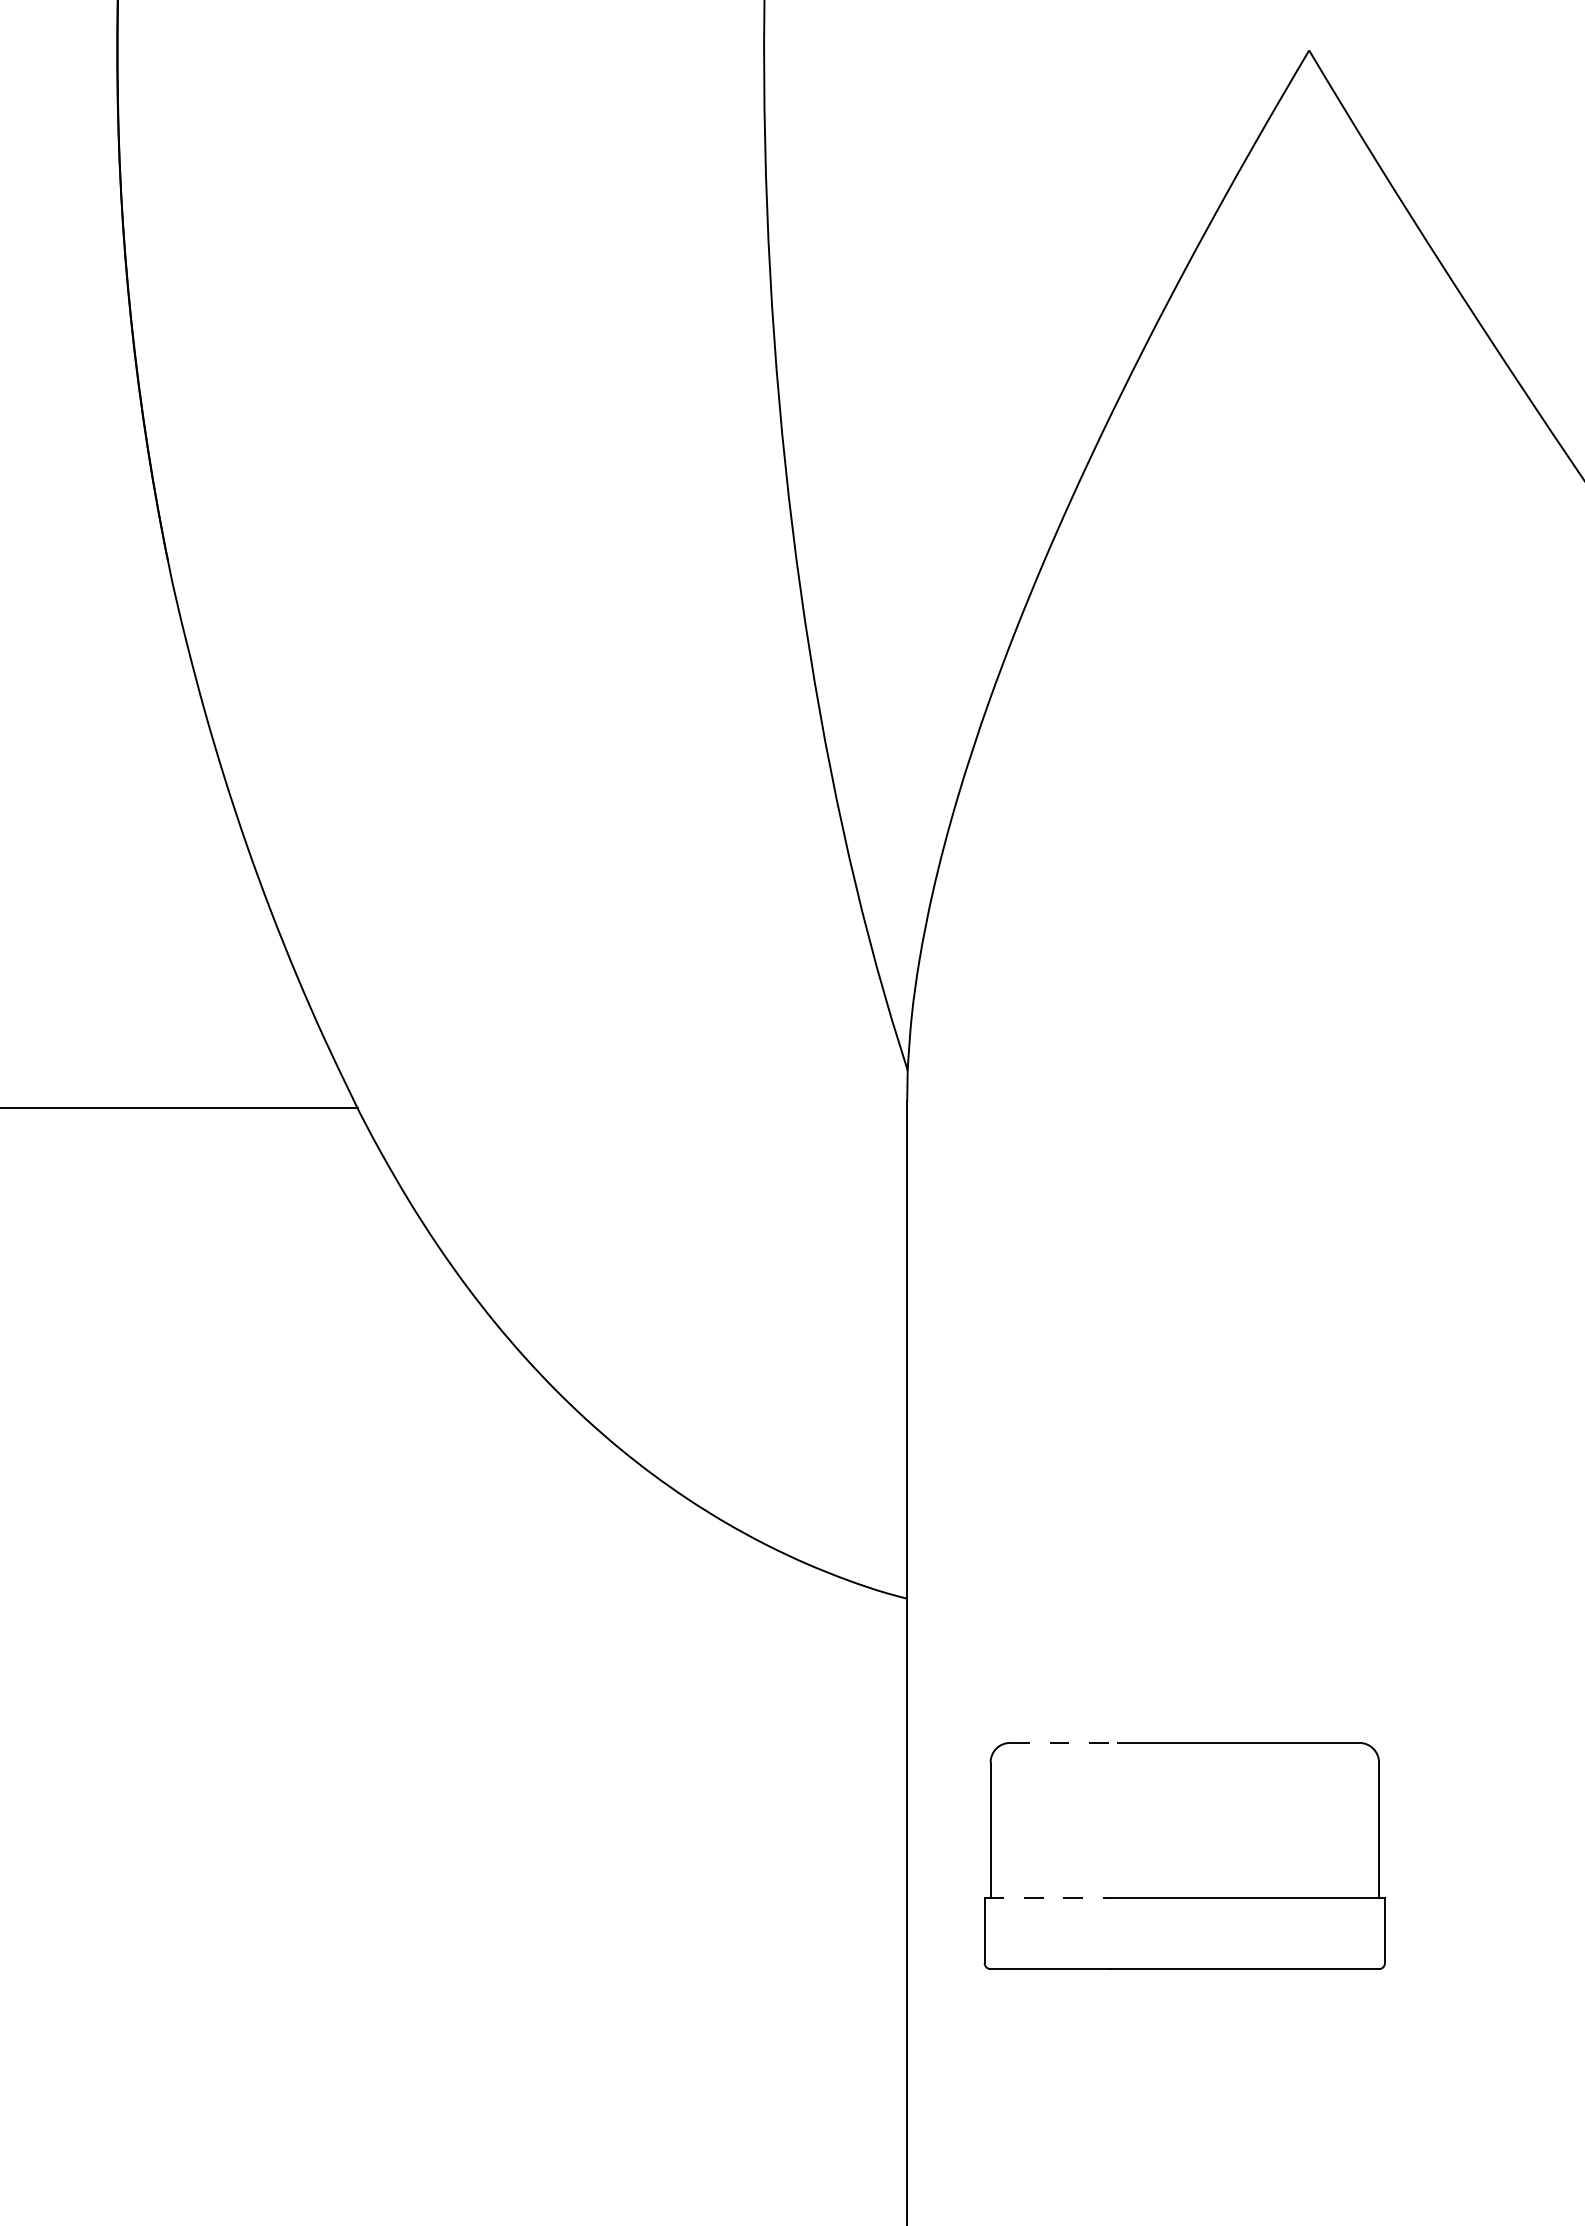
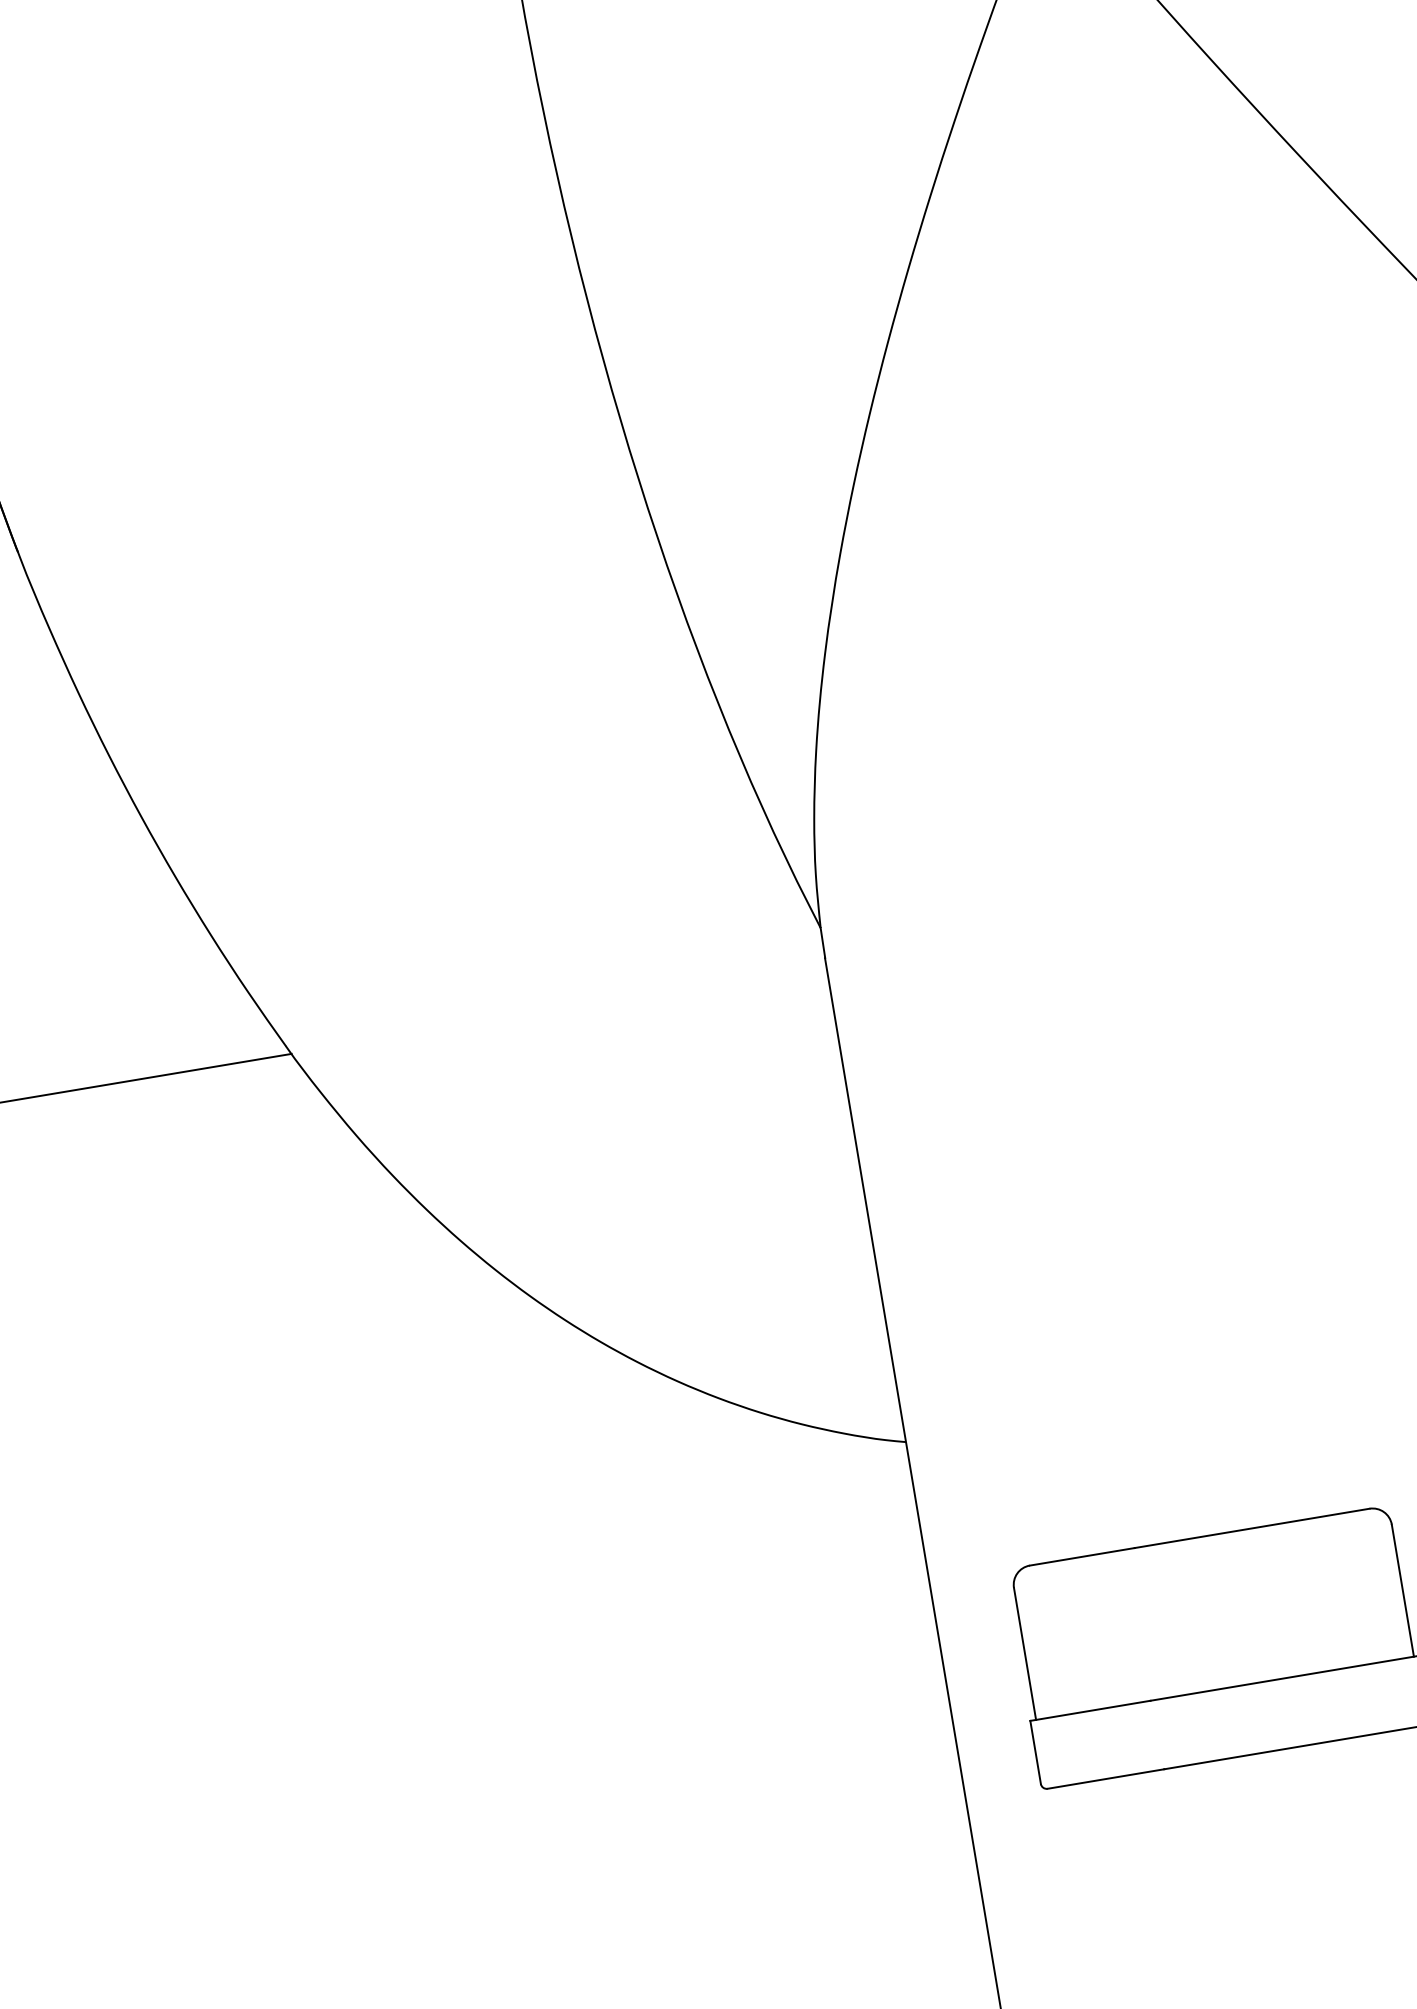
line: (1064, 1742) -> (1082, 1556), dashed -> solid
line: (1046, 1898) -> (1090, 1711), dashed -> solid

